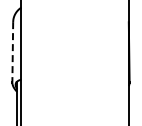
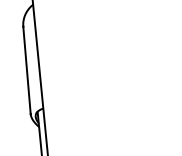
line: (12, 52) -> (26, 70), dashed -> solid

